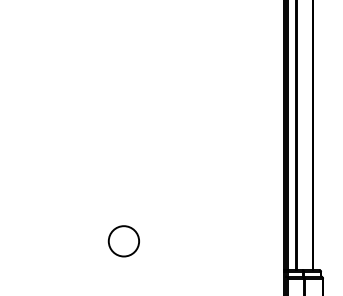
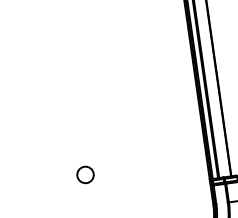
circle: (123, 240) -> (85, 174), size x0.71

